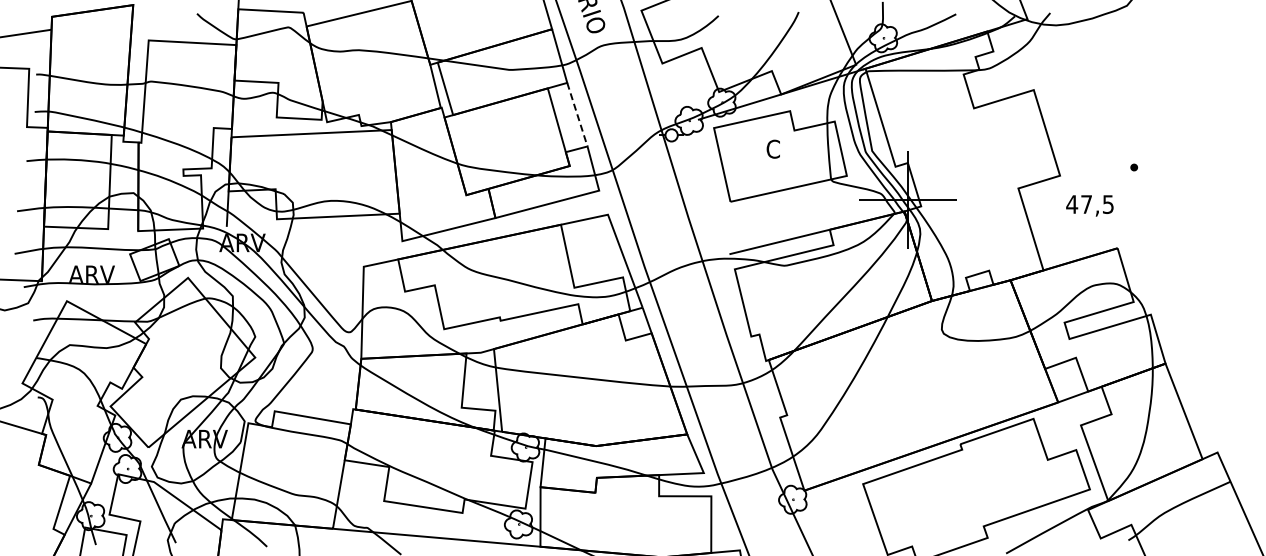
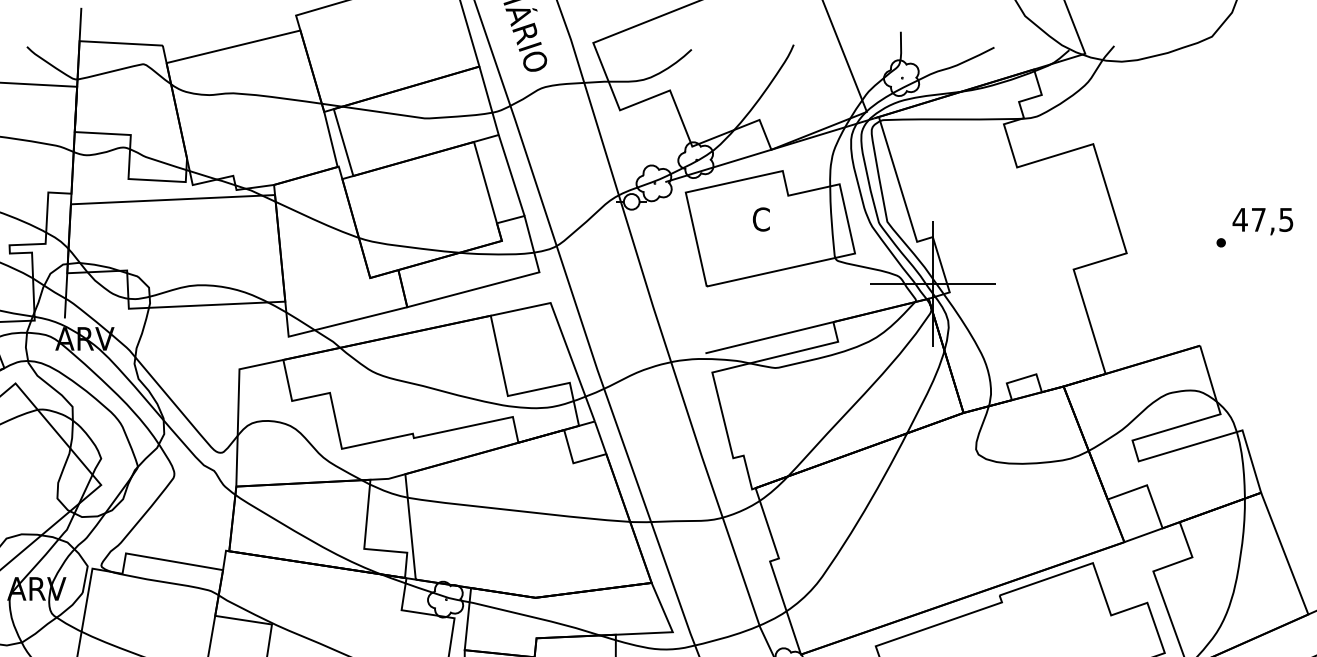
line: (577, 115) -> (511, 176), dashed -> solid
text: (1089, 205) -> (1262, 221), moved

